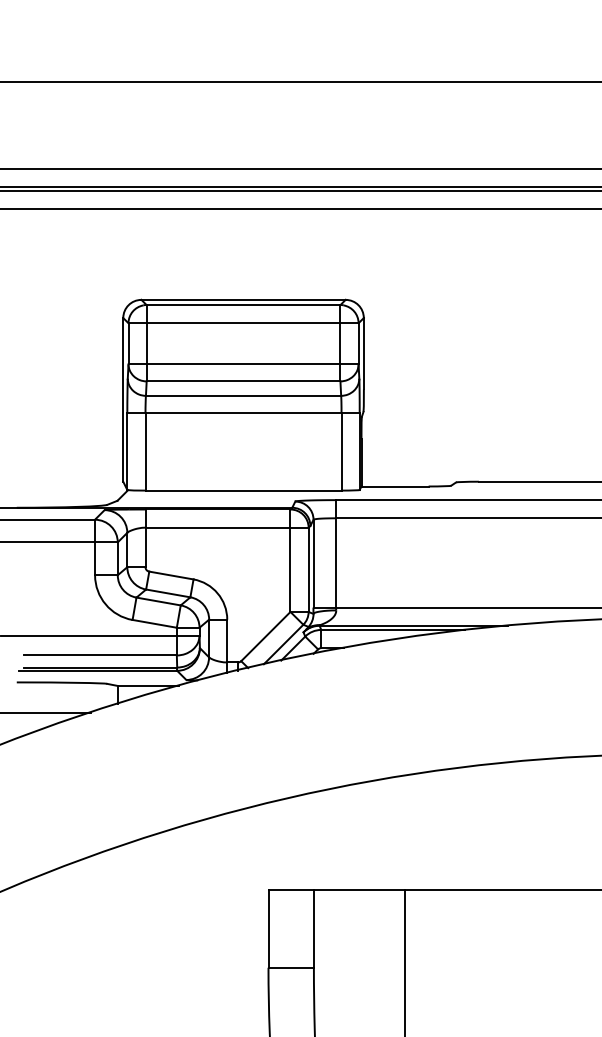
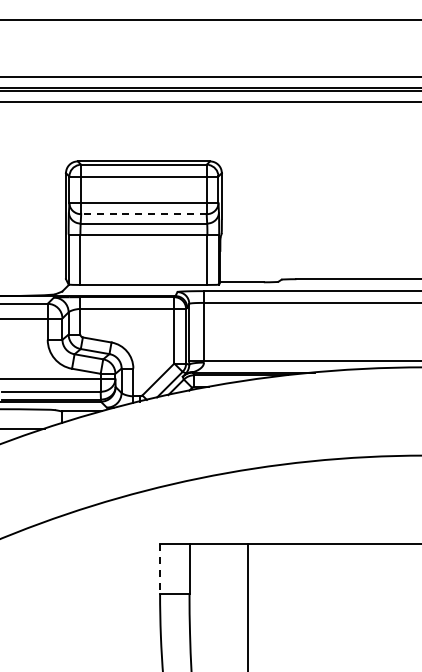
line: (242, 381) -> (143, 214), solid -> dashed
line: (269, 929) -> (160, 569), solid -> dashed

